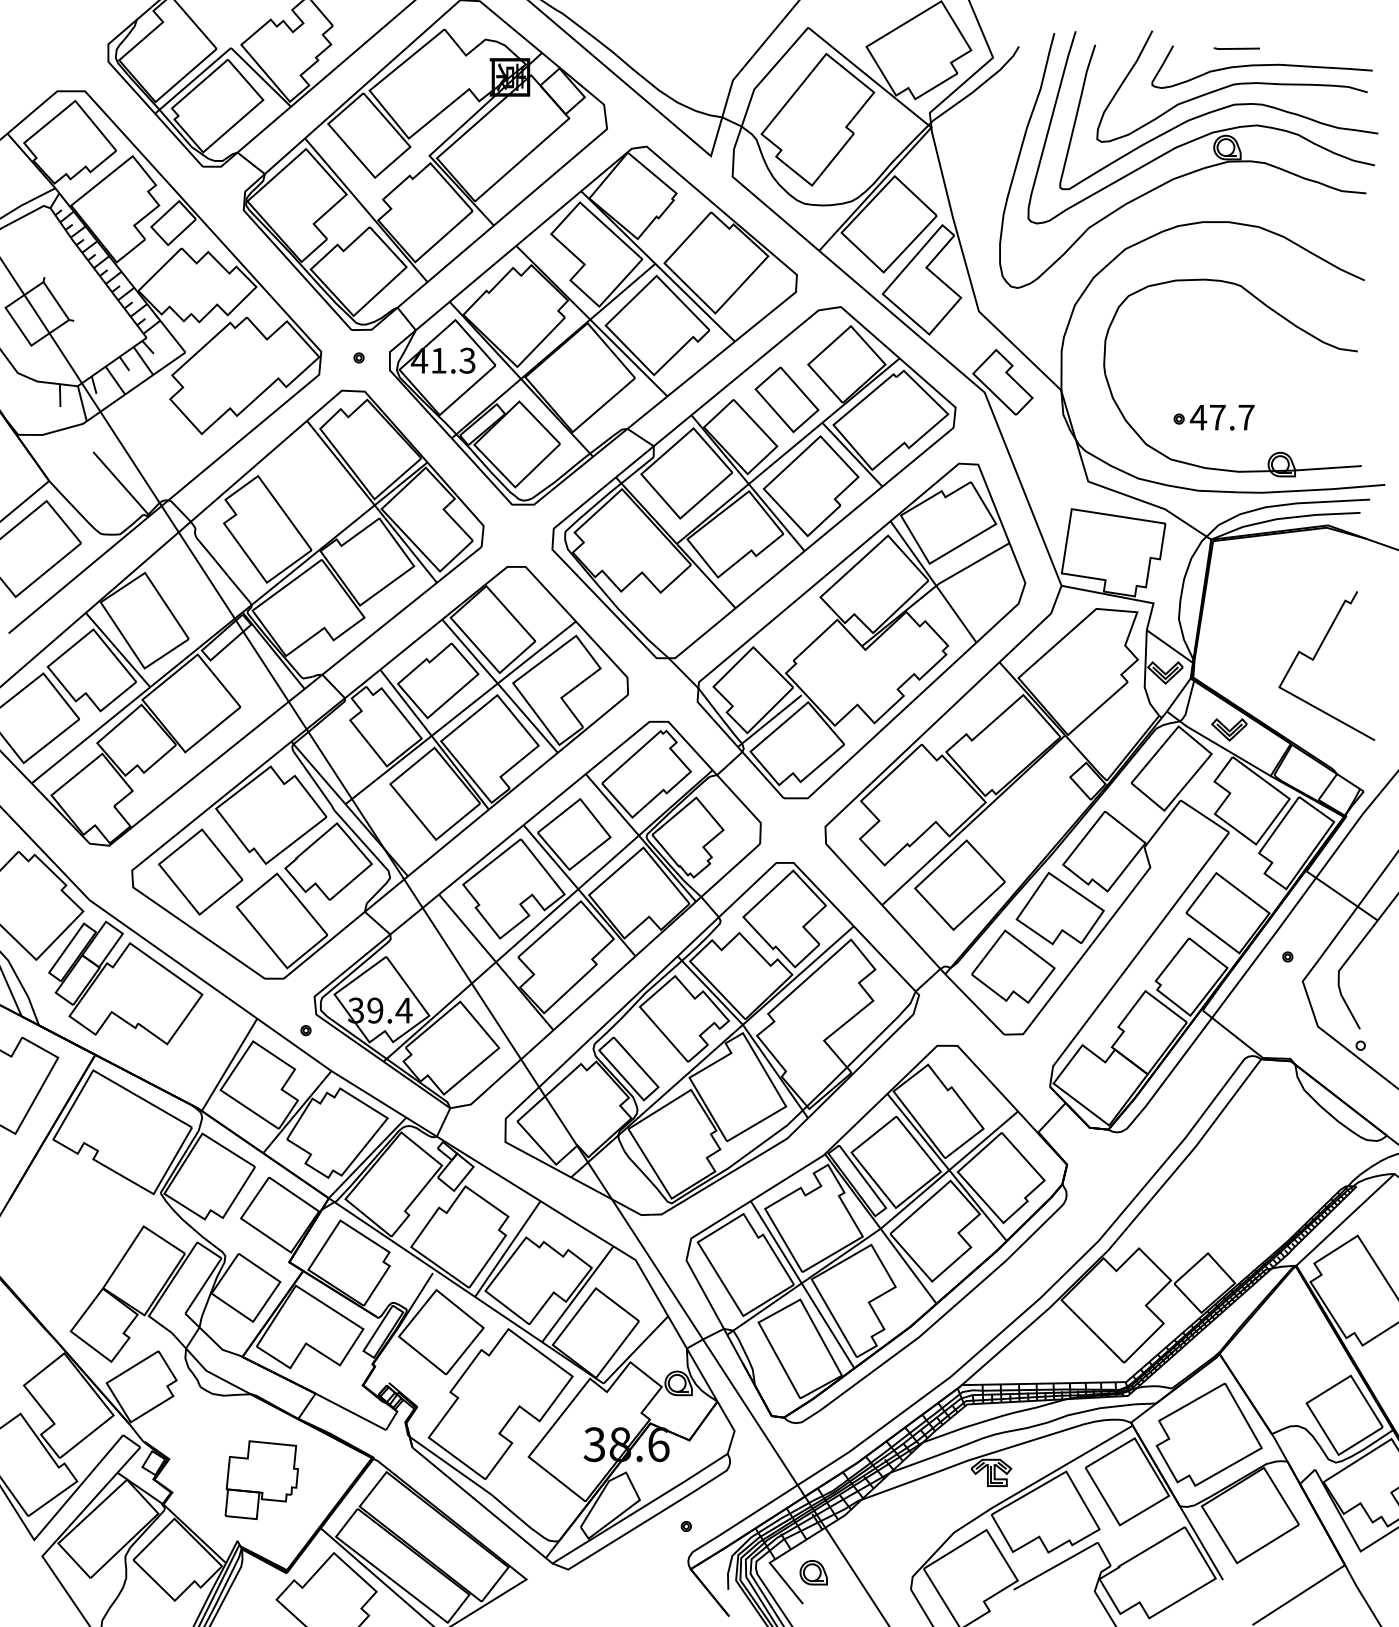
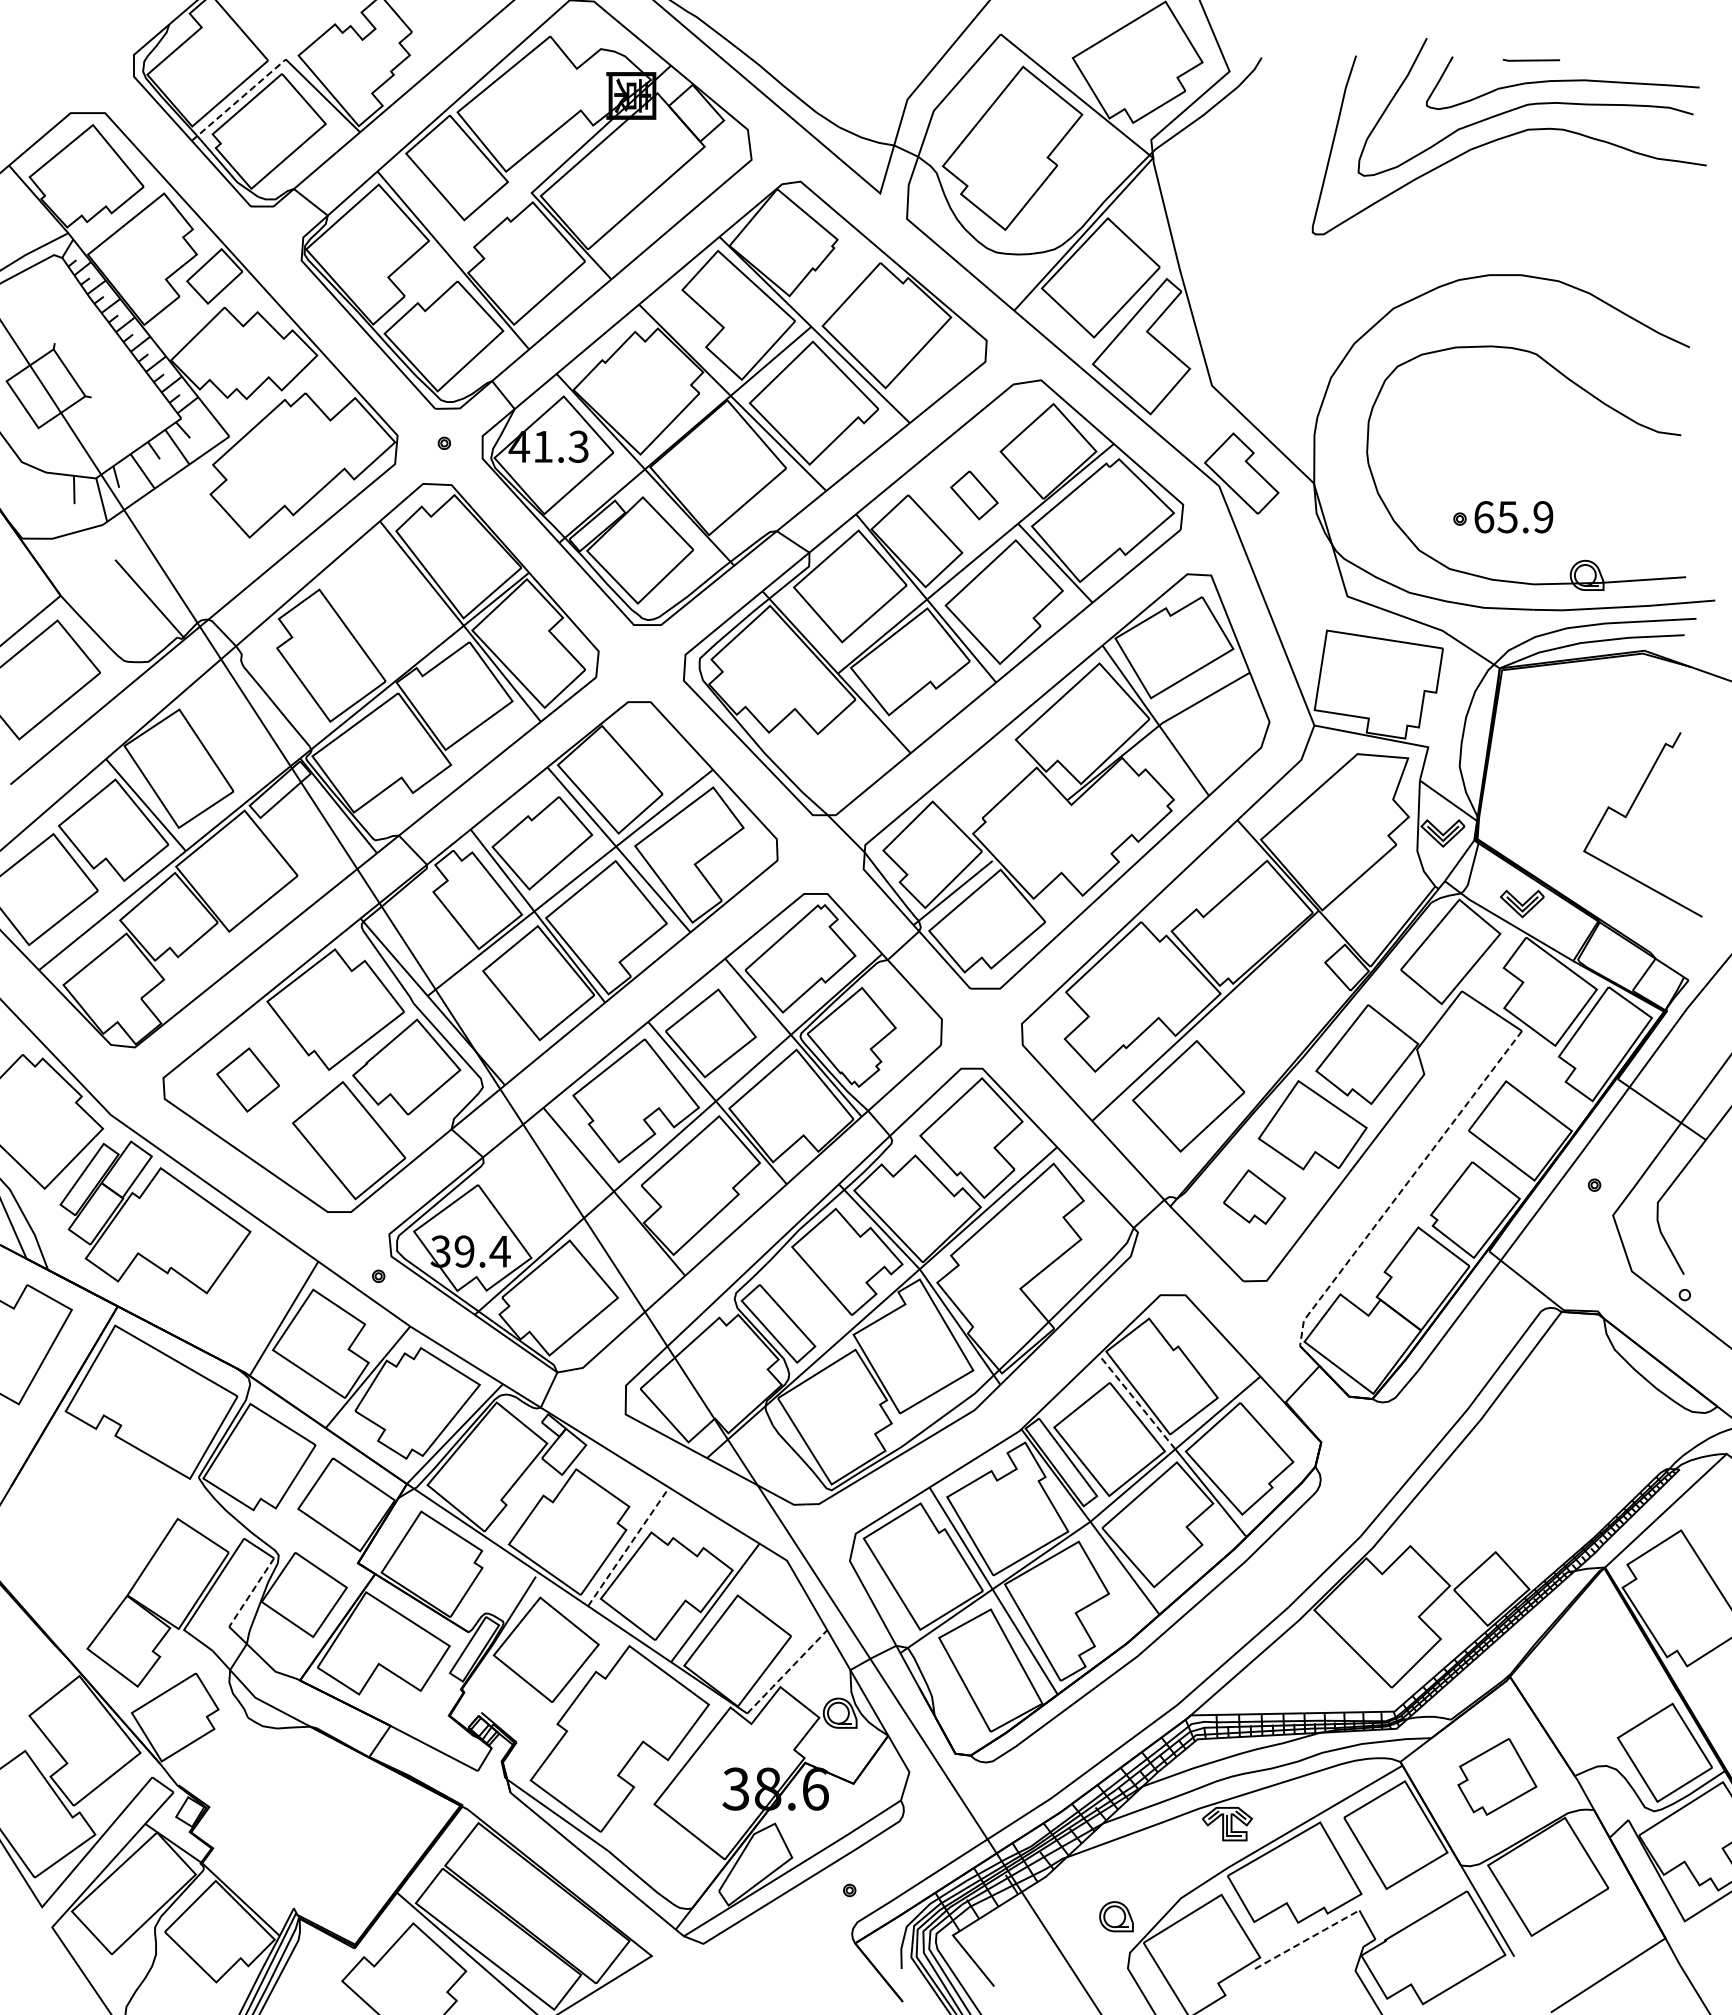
line: (192, 81) -> (238, 100), solid -> dashed
part: (1190, 172) -> (1473, 213), removed
part: (787, 400) -> (974, 495), size x0.6
text: (1222, 417) -> (1513, 517), 47.7 -> 65.9
part: (200, 871) -> (247, 1079), size x0.6
line: (1134, 958) -> (1404, 1186), solid -> dashed
part: (1013, 966) -> (1254, 1196), size x0.6
line: (918, 1132) -> (1137, 1402), solid -> dashed
line: (507, 1248) -> (628, 1546), solid -> dashed
line: (203, 1285) -> (251, 1592), solid -> dashed
line: (636, 1349) -> (787, 1671), solid -> dashed
part: (1209, 1434) -> (1497, 1776), size x0.6
part: (261, 1479) -> (323, 1832), removed
line: (1056, 1566) -> (1307, 1939), solid -> dashed
part: (813, 1572) -> (1116, 1916), moved

